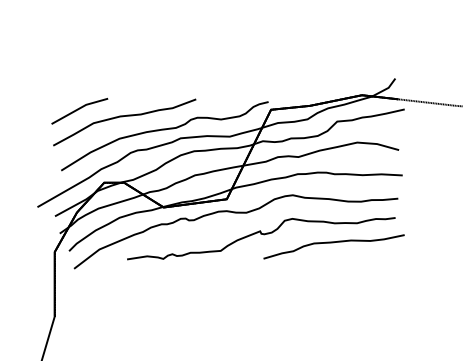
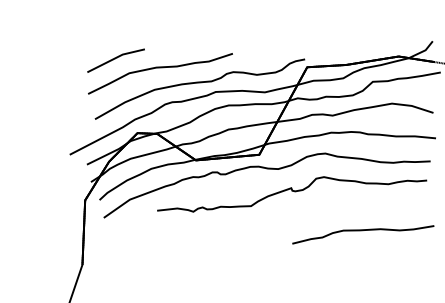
part: (333, 246) -> (362, 234), moved

